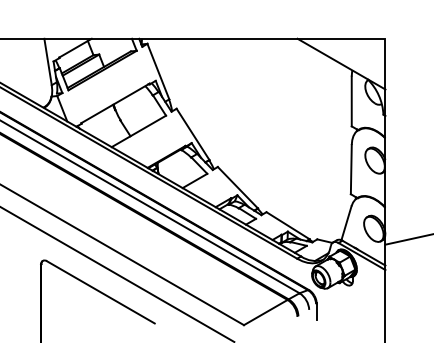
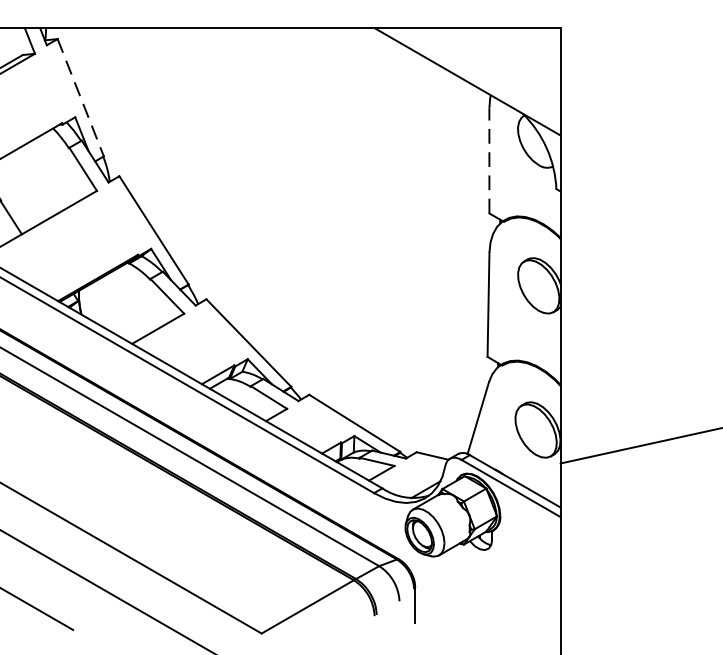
line: (158, 71) -> (81, 97), solid -> dashed
line: (351, 101) -> (488, 160), solid -> dashed

